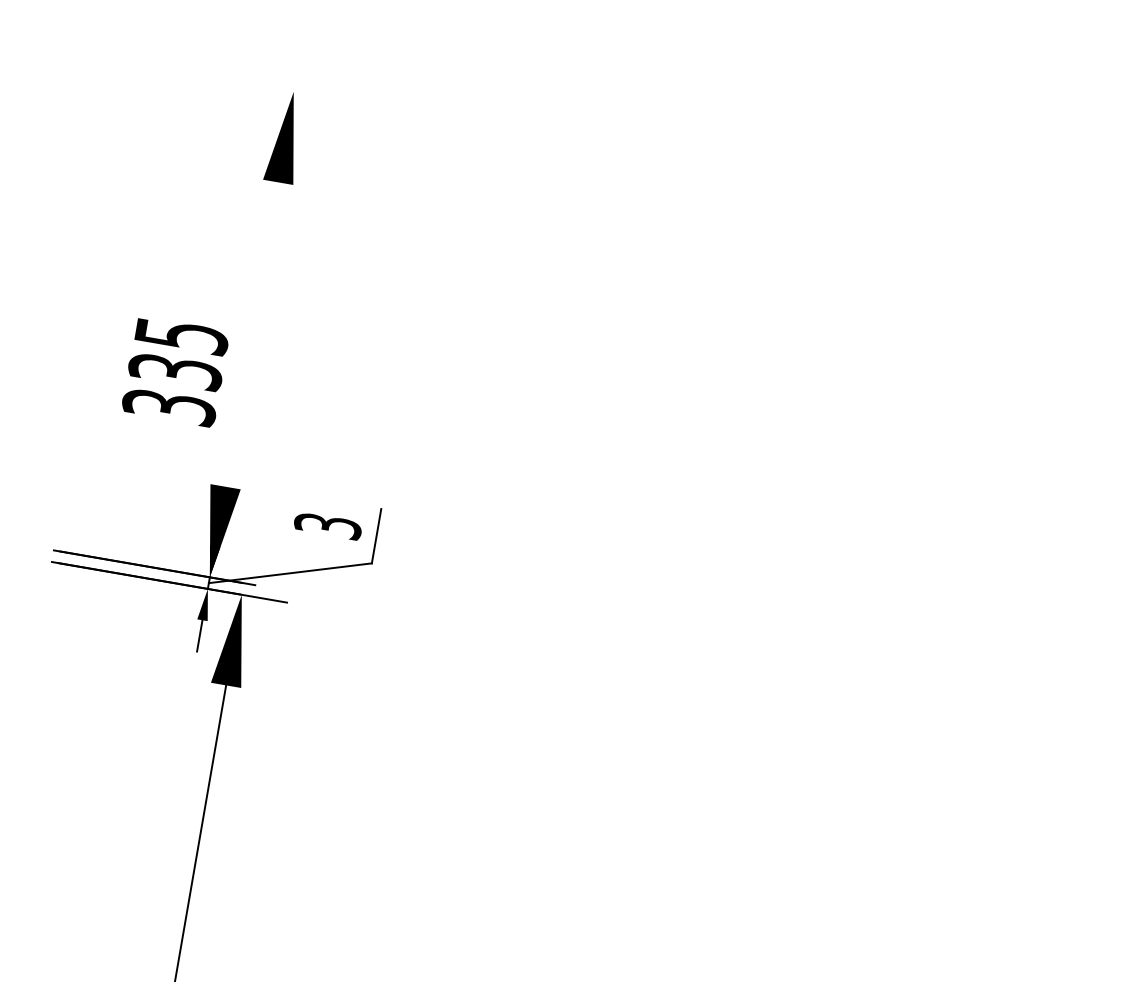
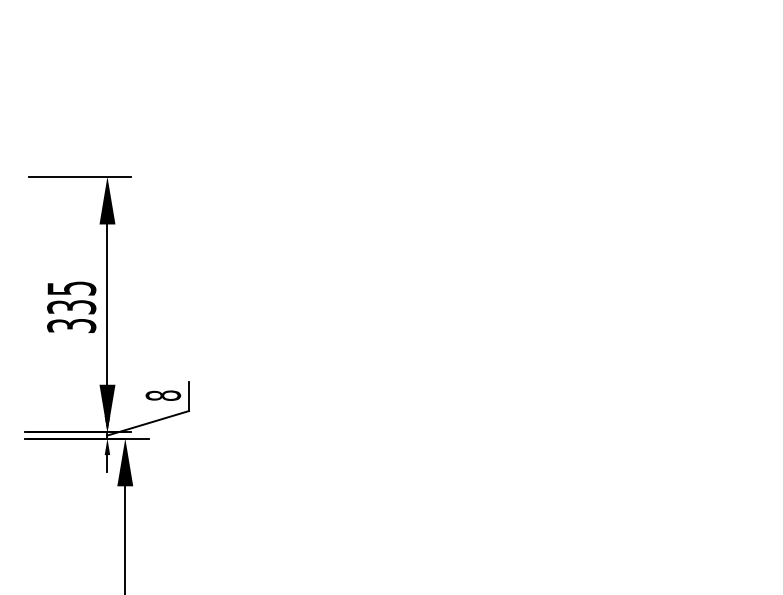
line: (240, 82) -> (79, 176), added
line: (251, 334) -> (107, 304), added
text: (175, 369) -> (71, 306), moved
text: (328, 525) -> (163, 395), 3 -> 8

